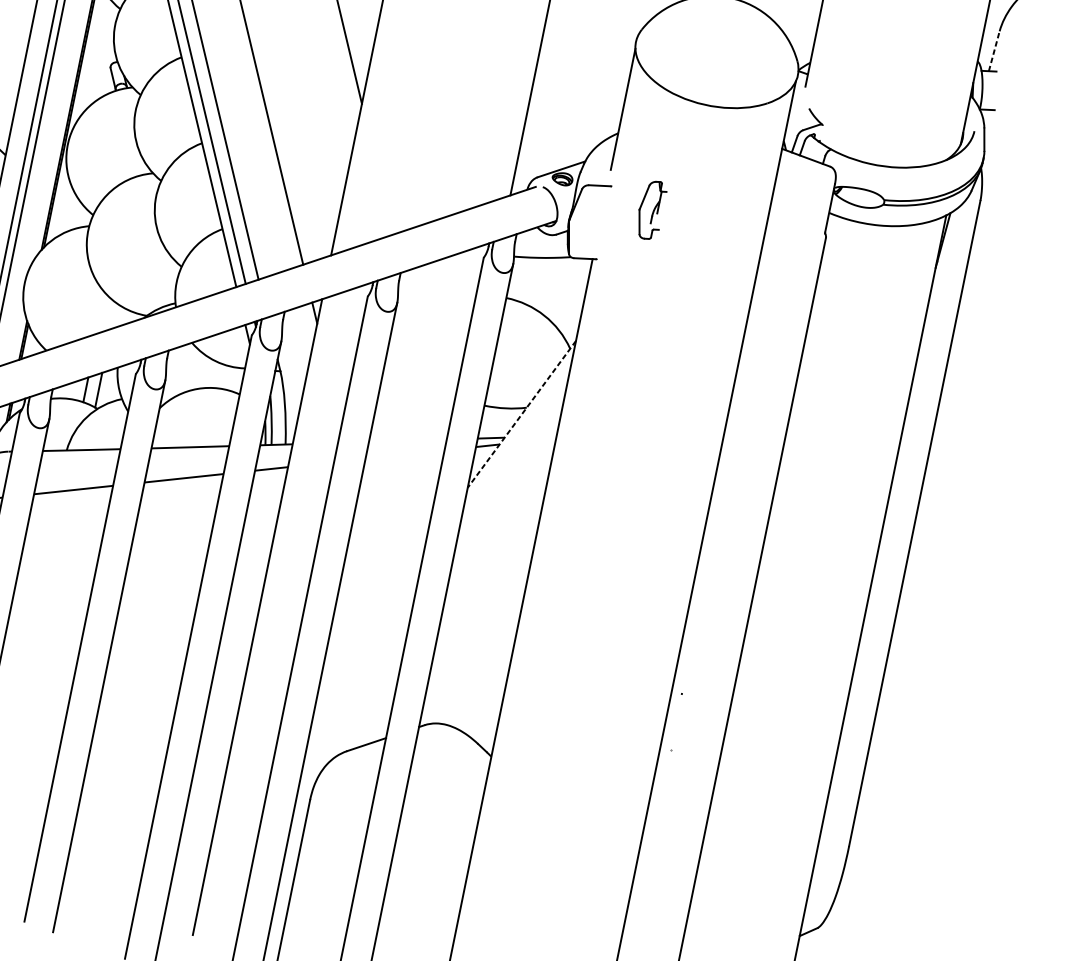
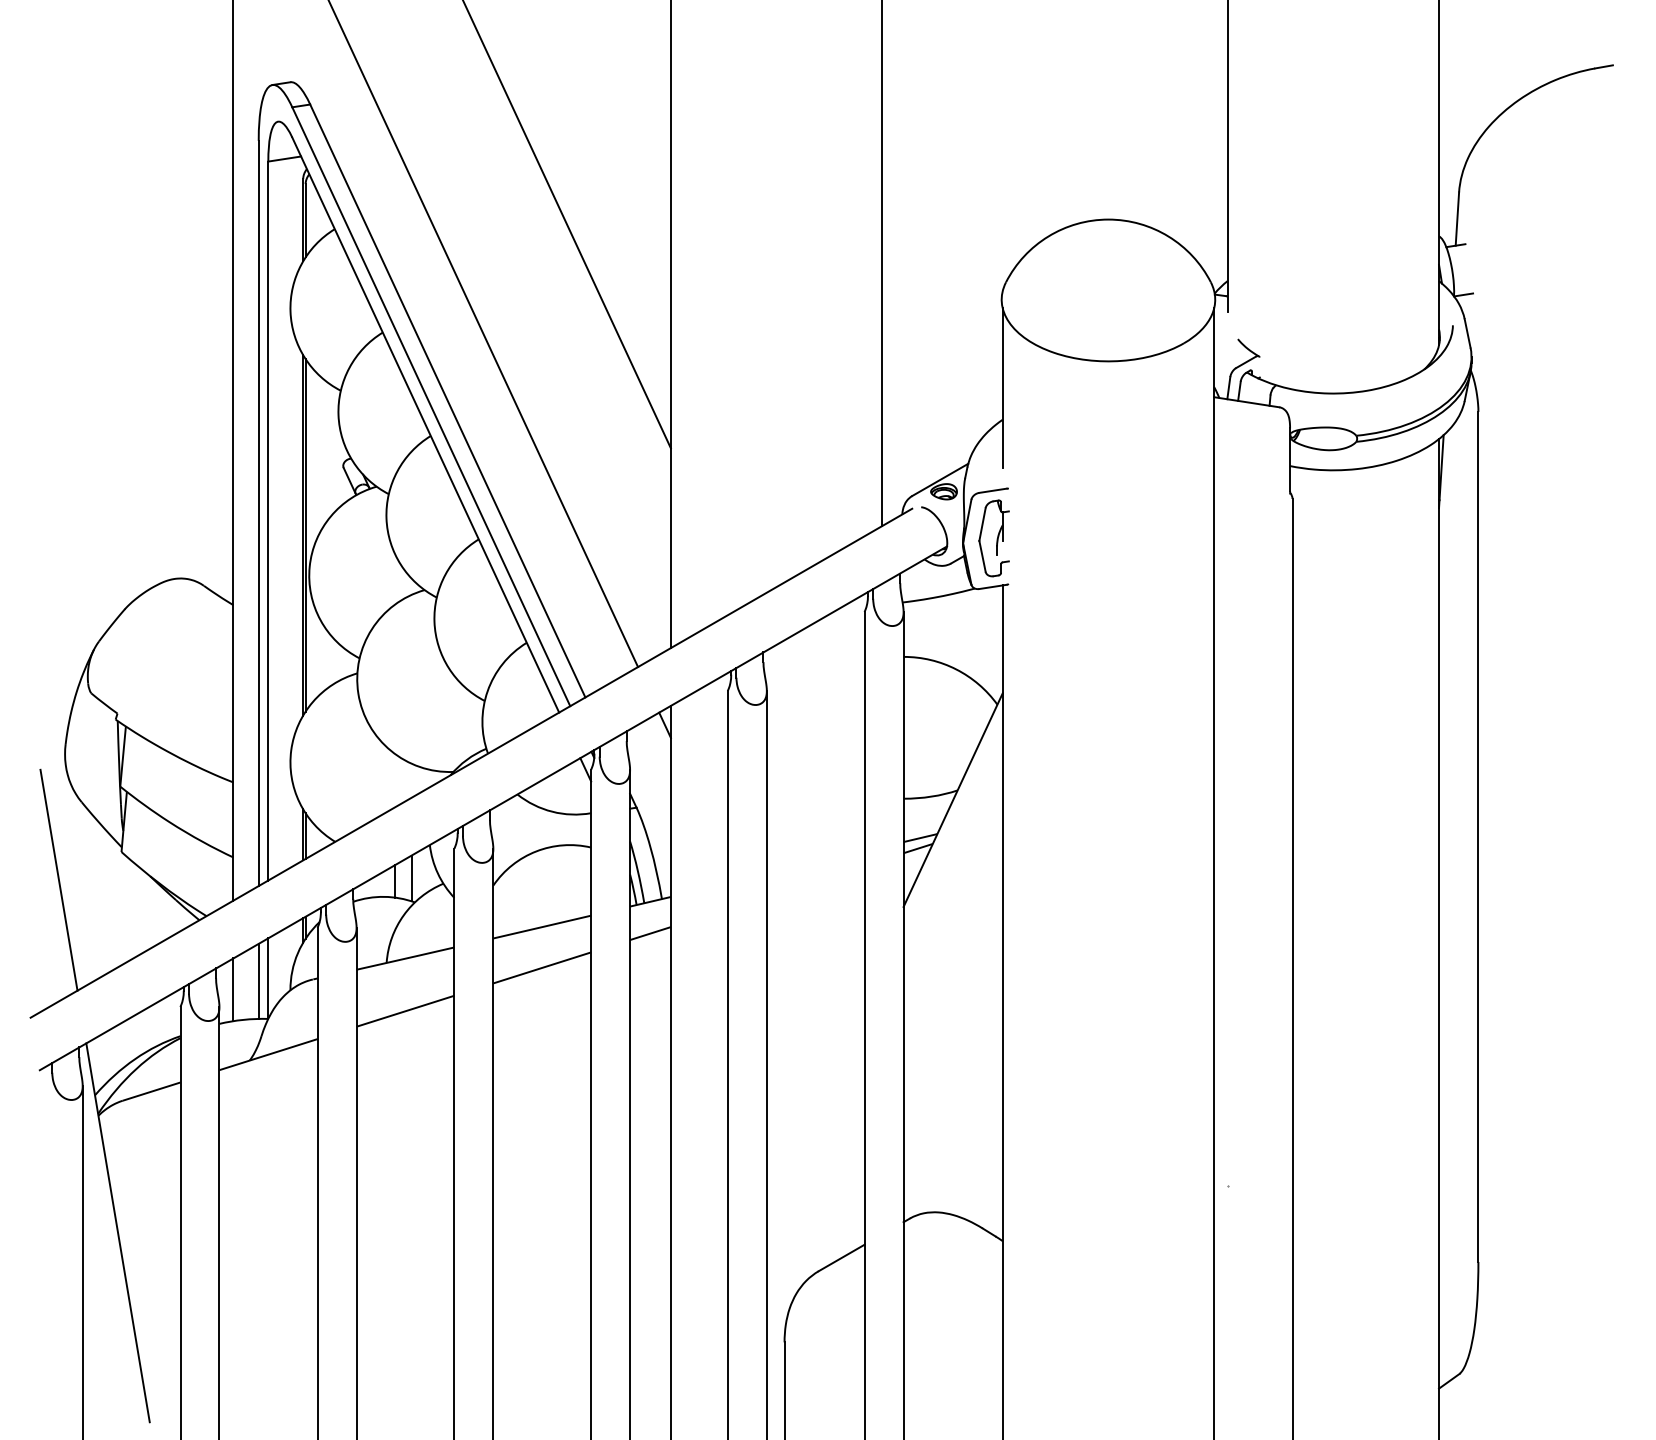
line: (994, 51) -> (1457, 219), dashed -> solid
part: (650, 210) -> (993, 538), moved
line: (522, 414) -> (953, 800), dashed -> solid

